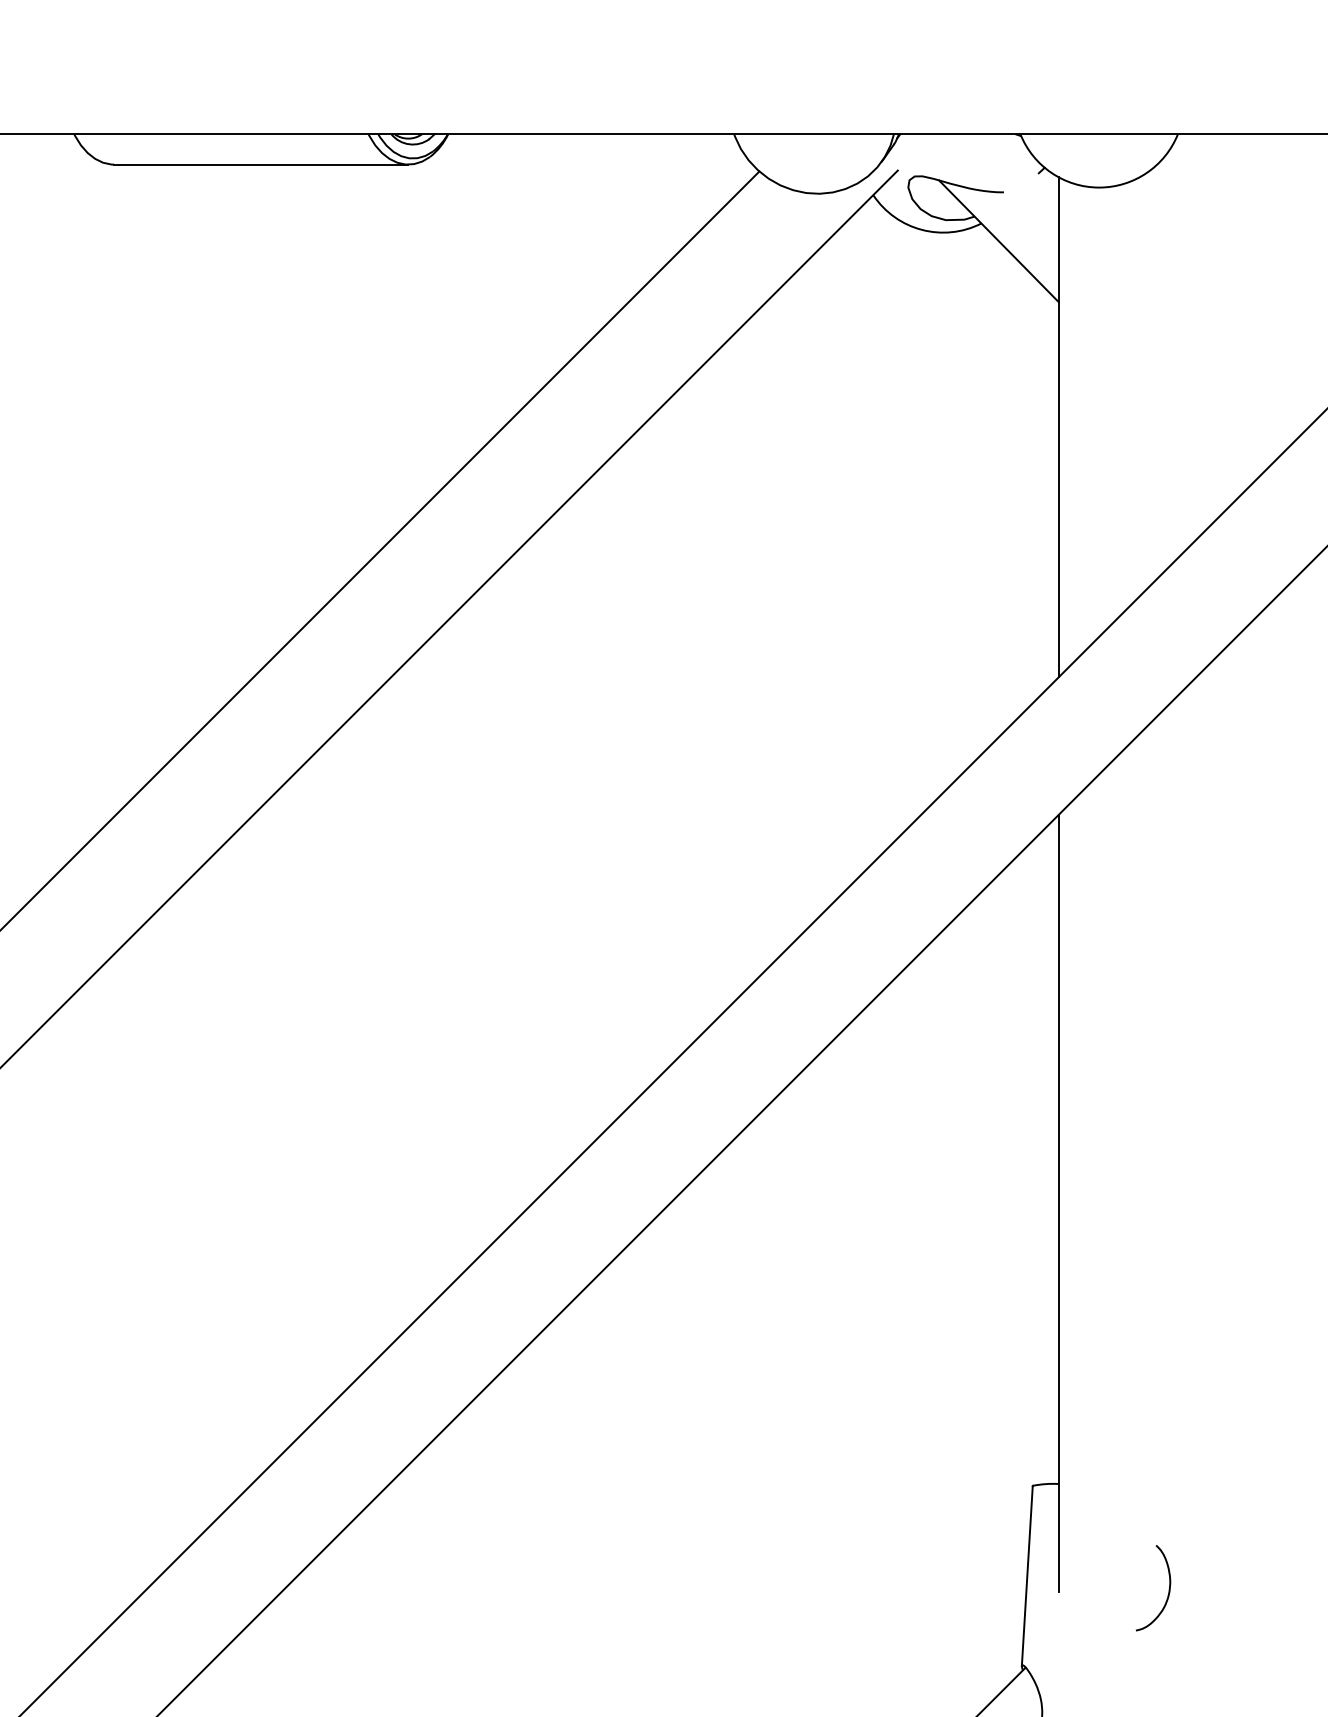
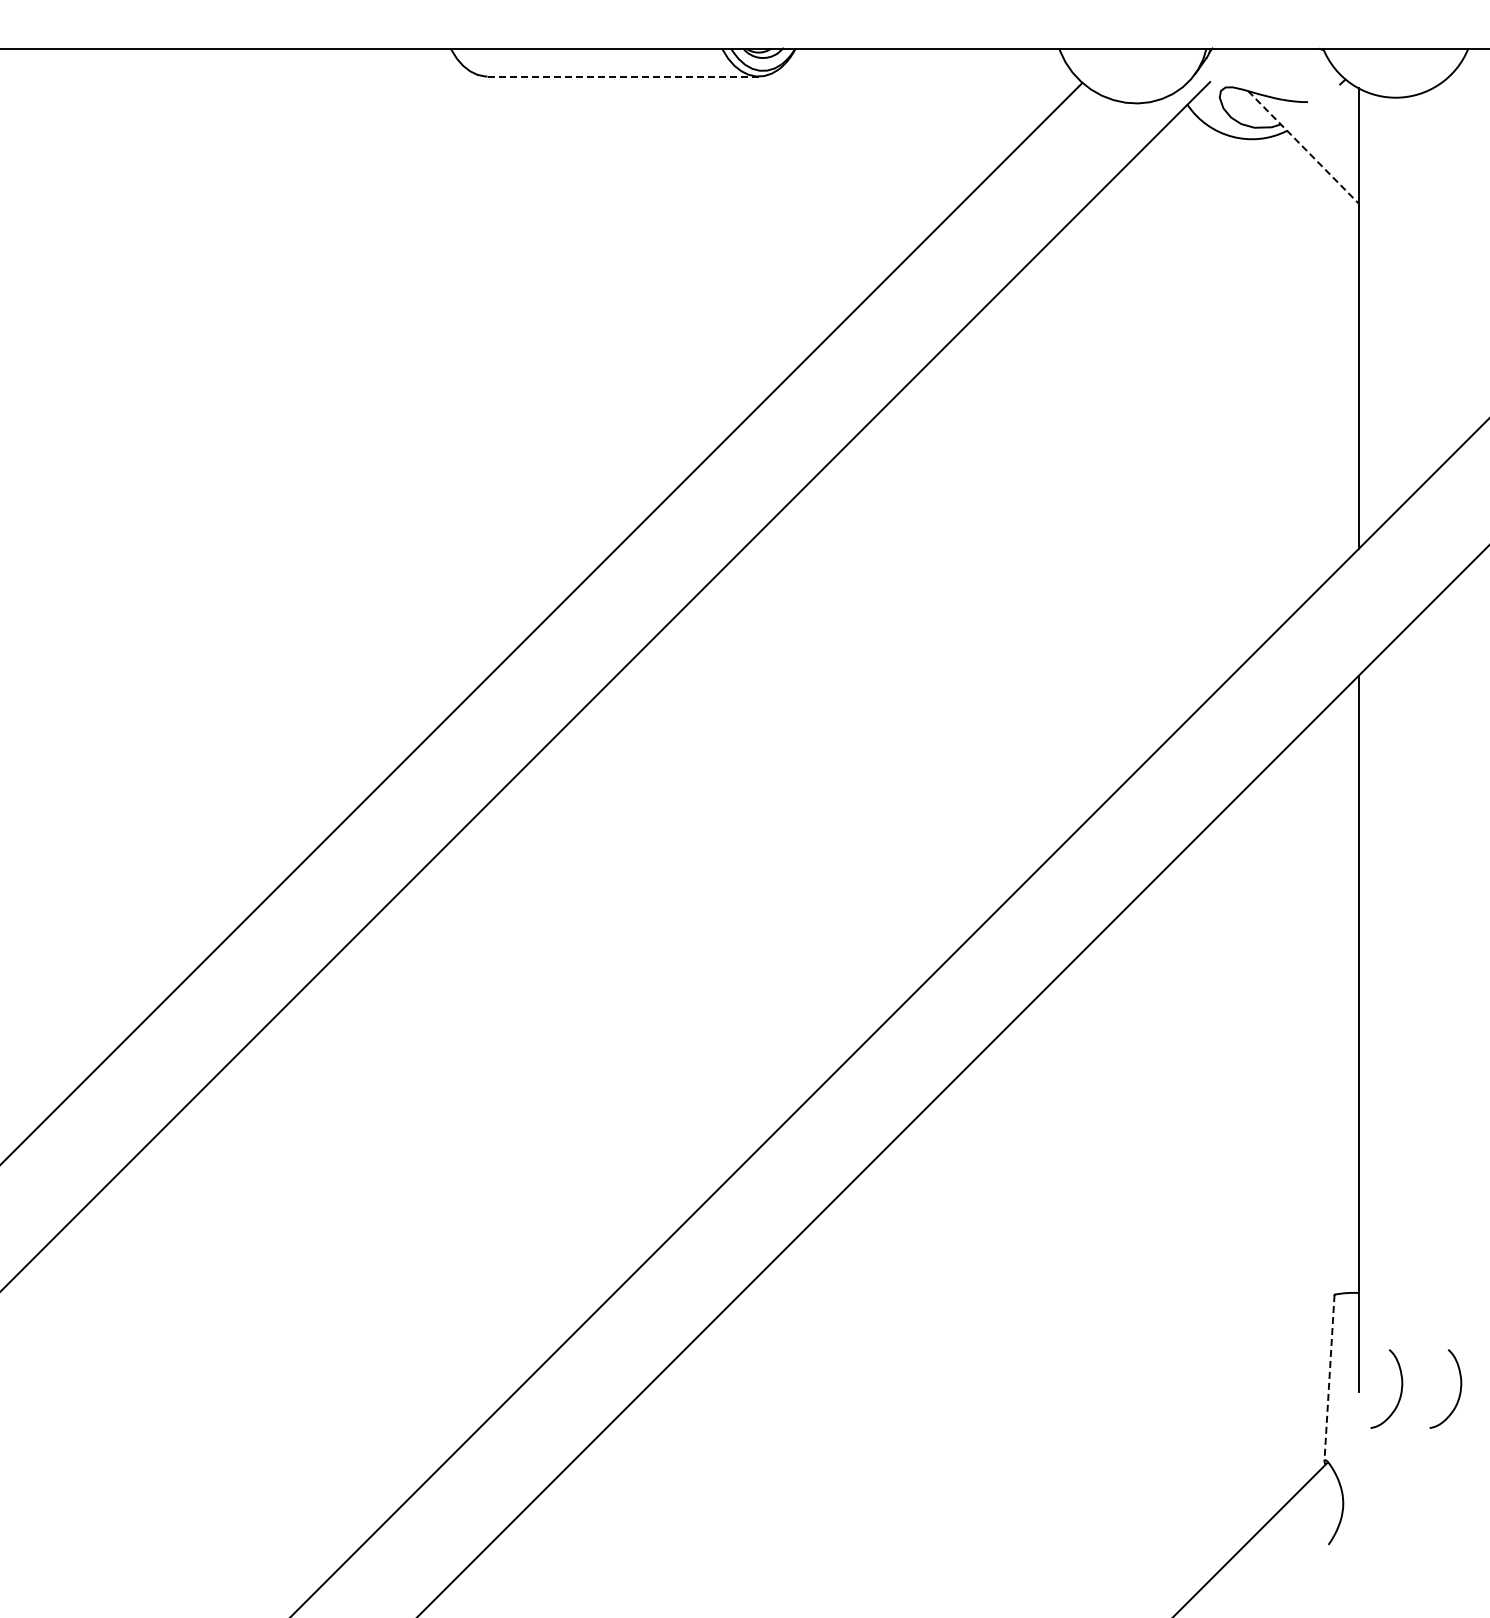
line: (261, 164) -> (623, 76), solid -> dashed
line: (999, 241) -> (1303, 147), solid -> dashed
line: (1027, 1576) -> (1329, 1378), solid -> dashed
curve: (1104, 1589) -> (1400, 1390), added

